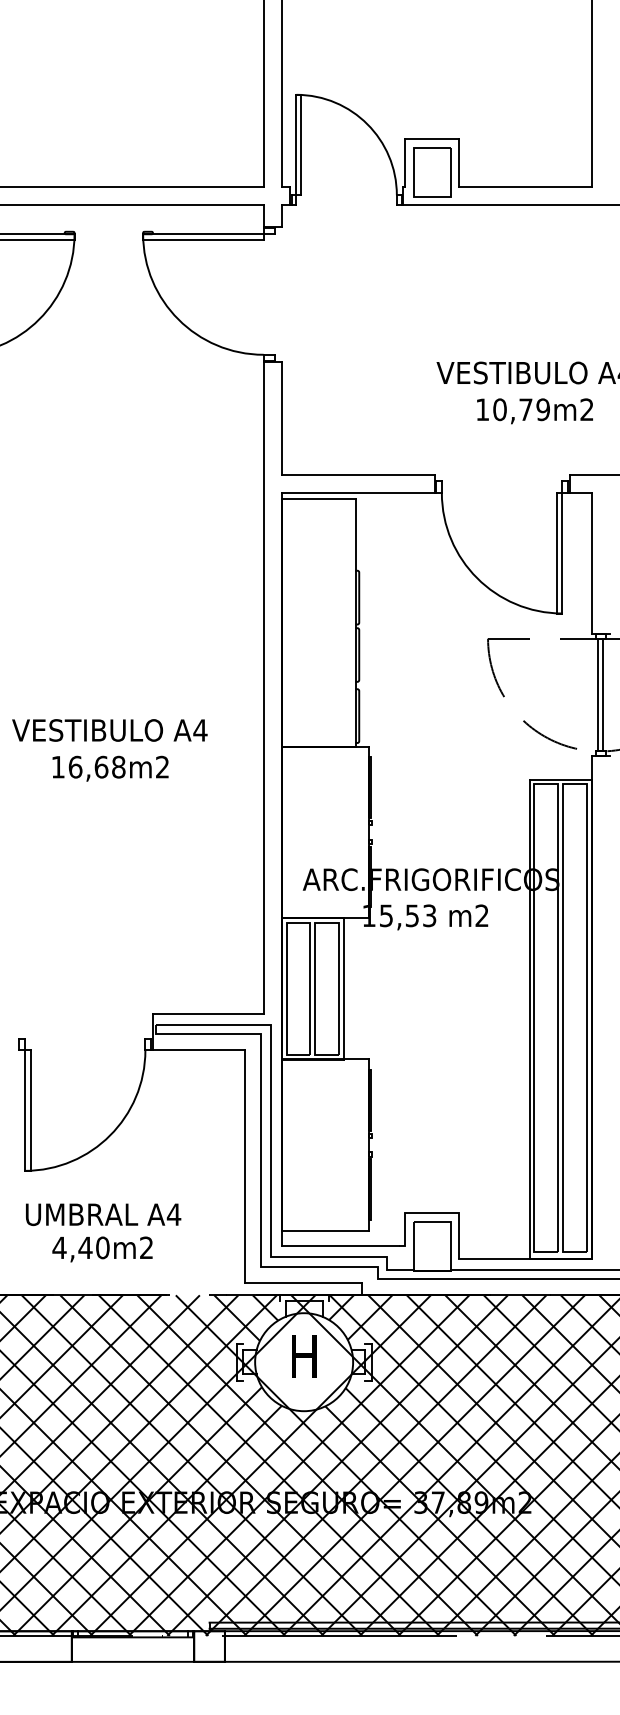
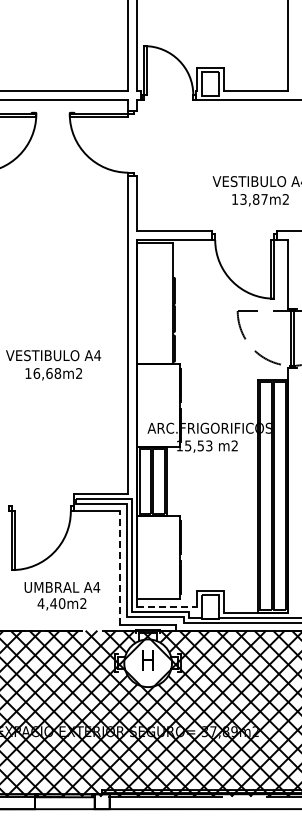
text: (520, 409) -> (253, 199), 10,79m2 -> 13,87m2
line: (245, 1167) -> (119, 568), solid -> dashed
text: (103, 1233) -> (62, 596), moved
line: (341, 1245) -> (166, 606), solid -> dashed

